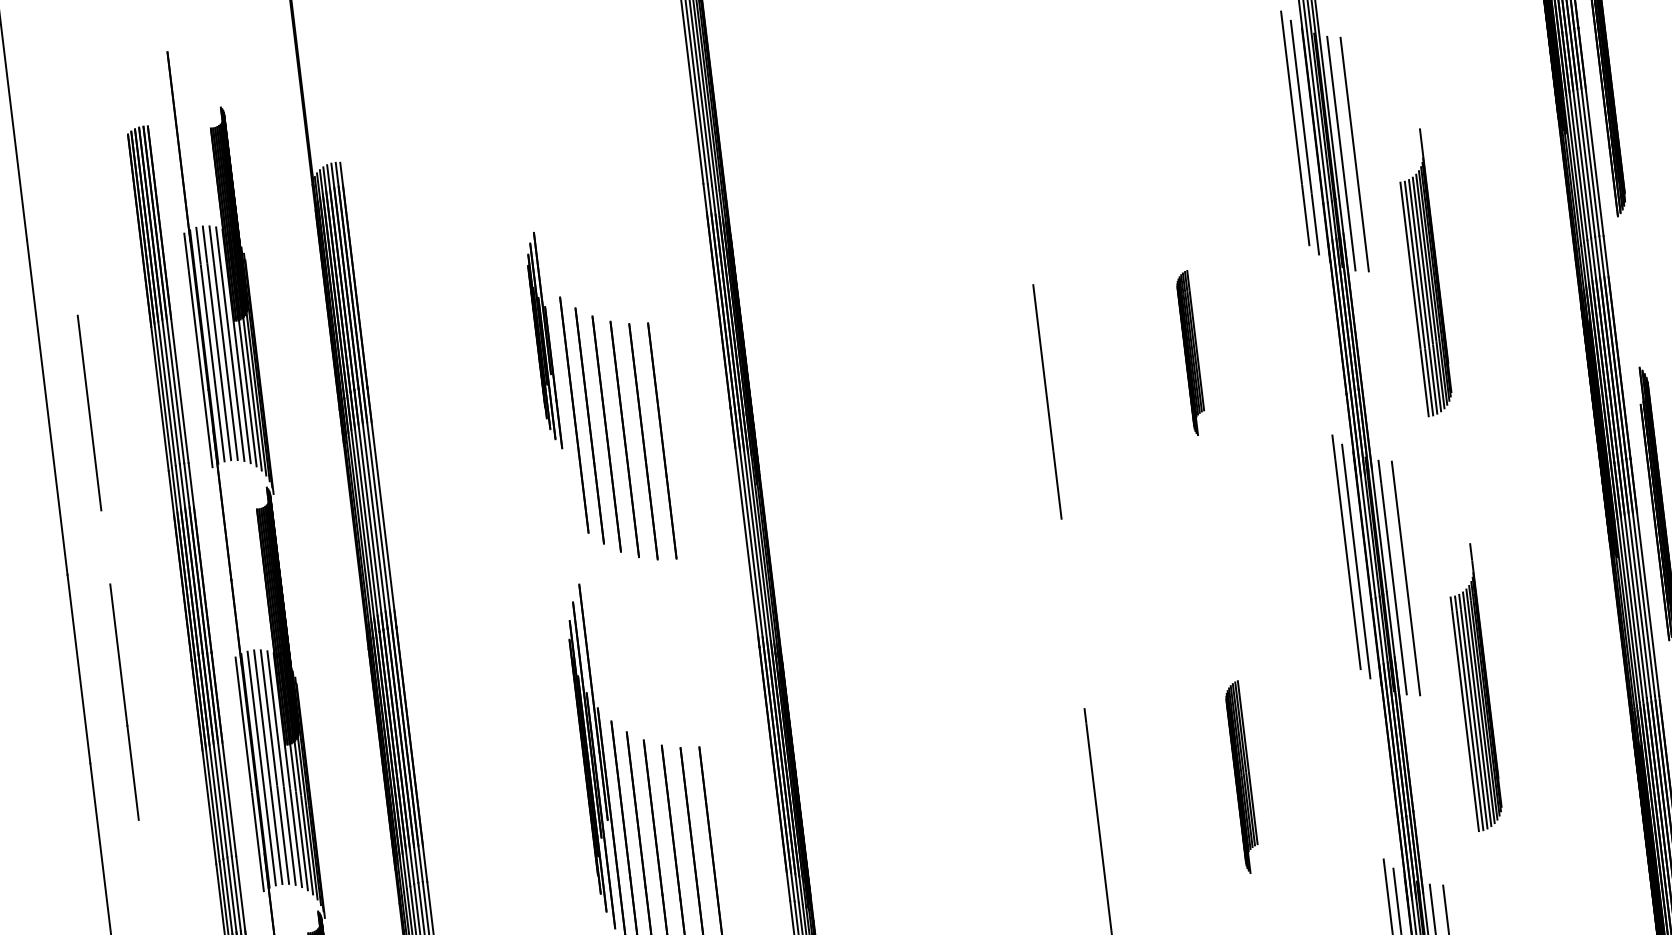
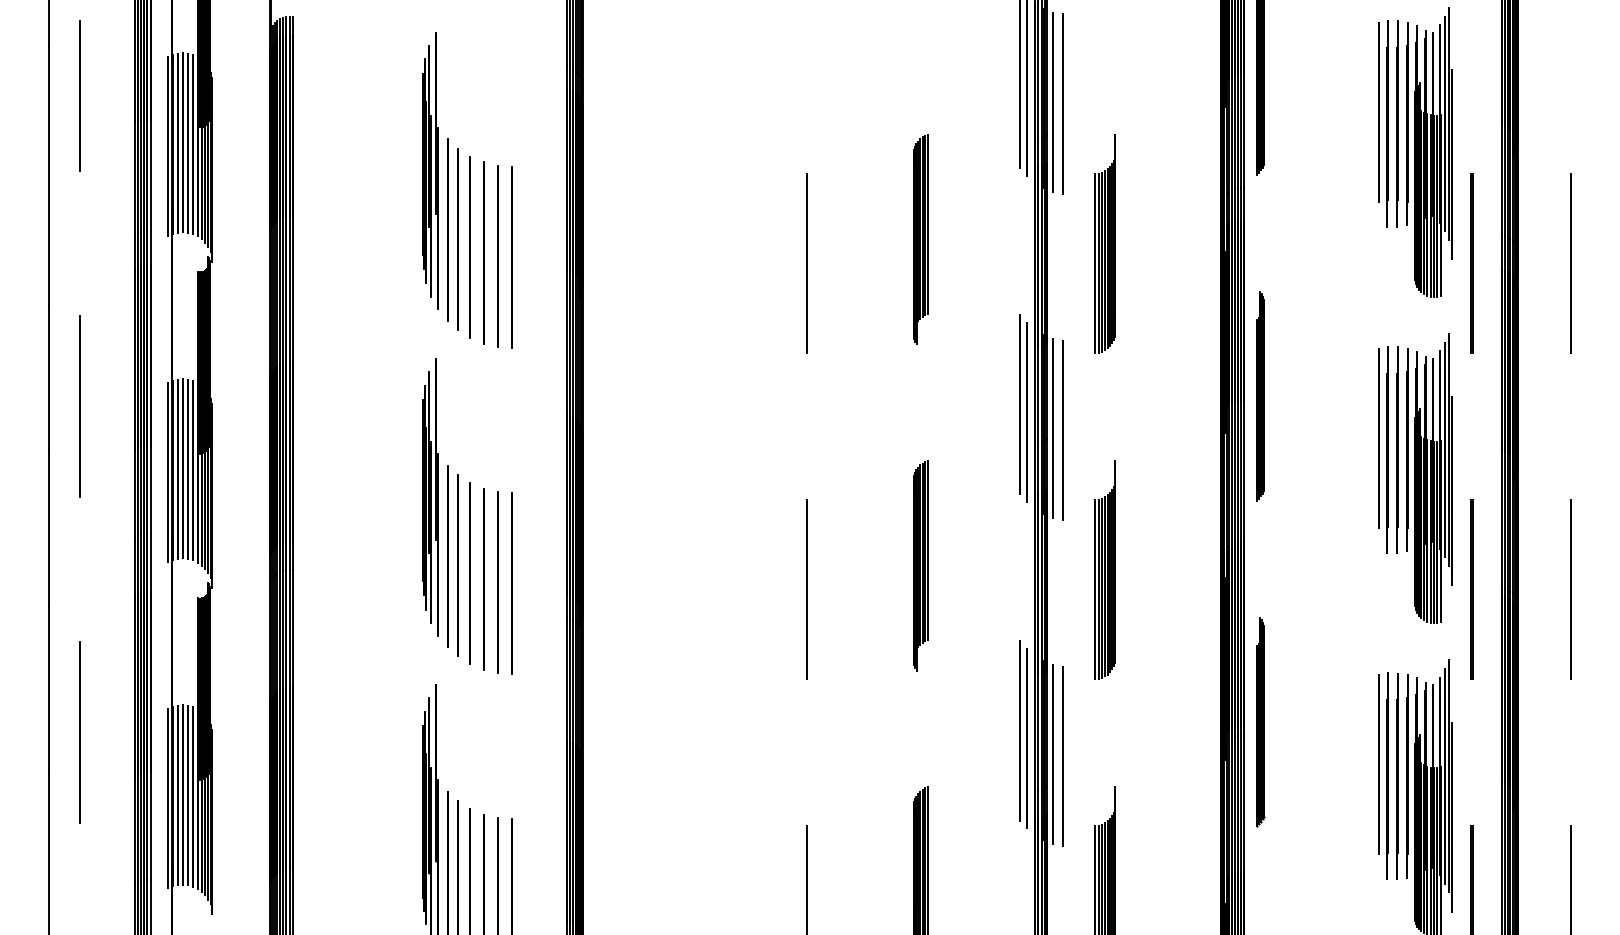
part: (1423, 272) -> (1104, 243), moved
part: (542, 340) -> (430, 170), size x1.67
part: (1190, 353) -> (920, 239), size x1.67
line: (88, 412) -> (79, 95), moved
part: (1473, 686) -> (1104, 569), moved
part: (1241, 776) -> (920, 565), size x1.43

